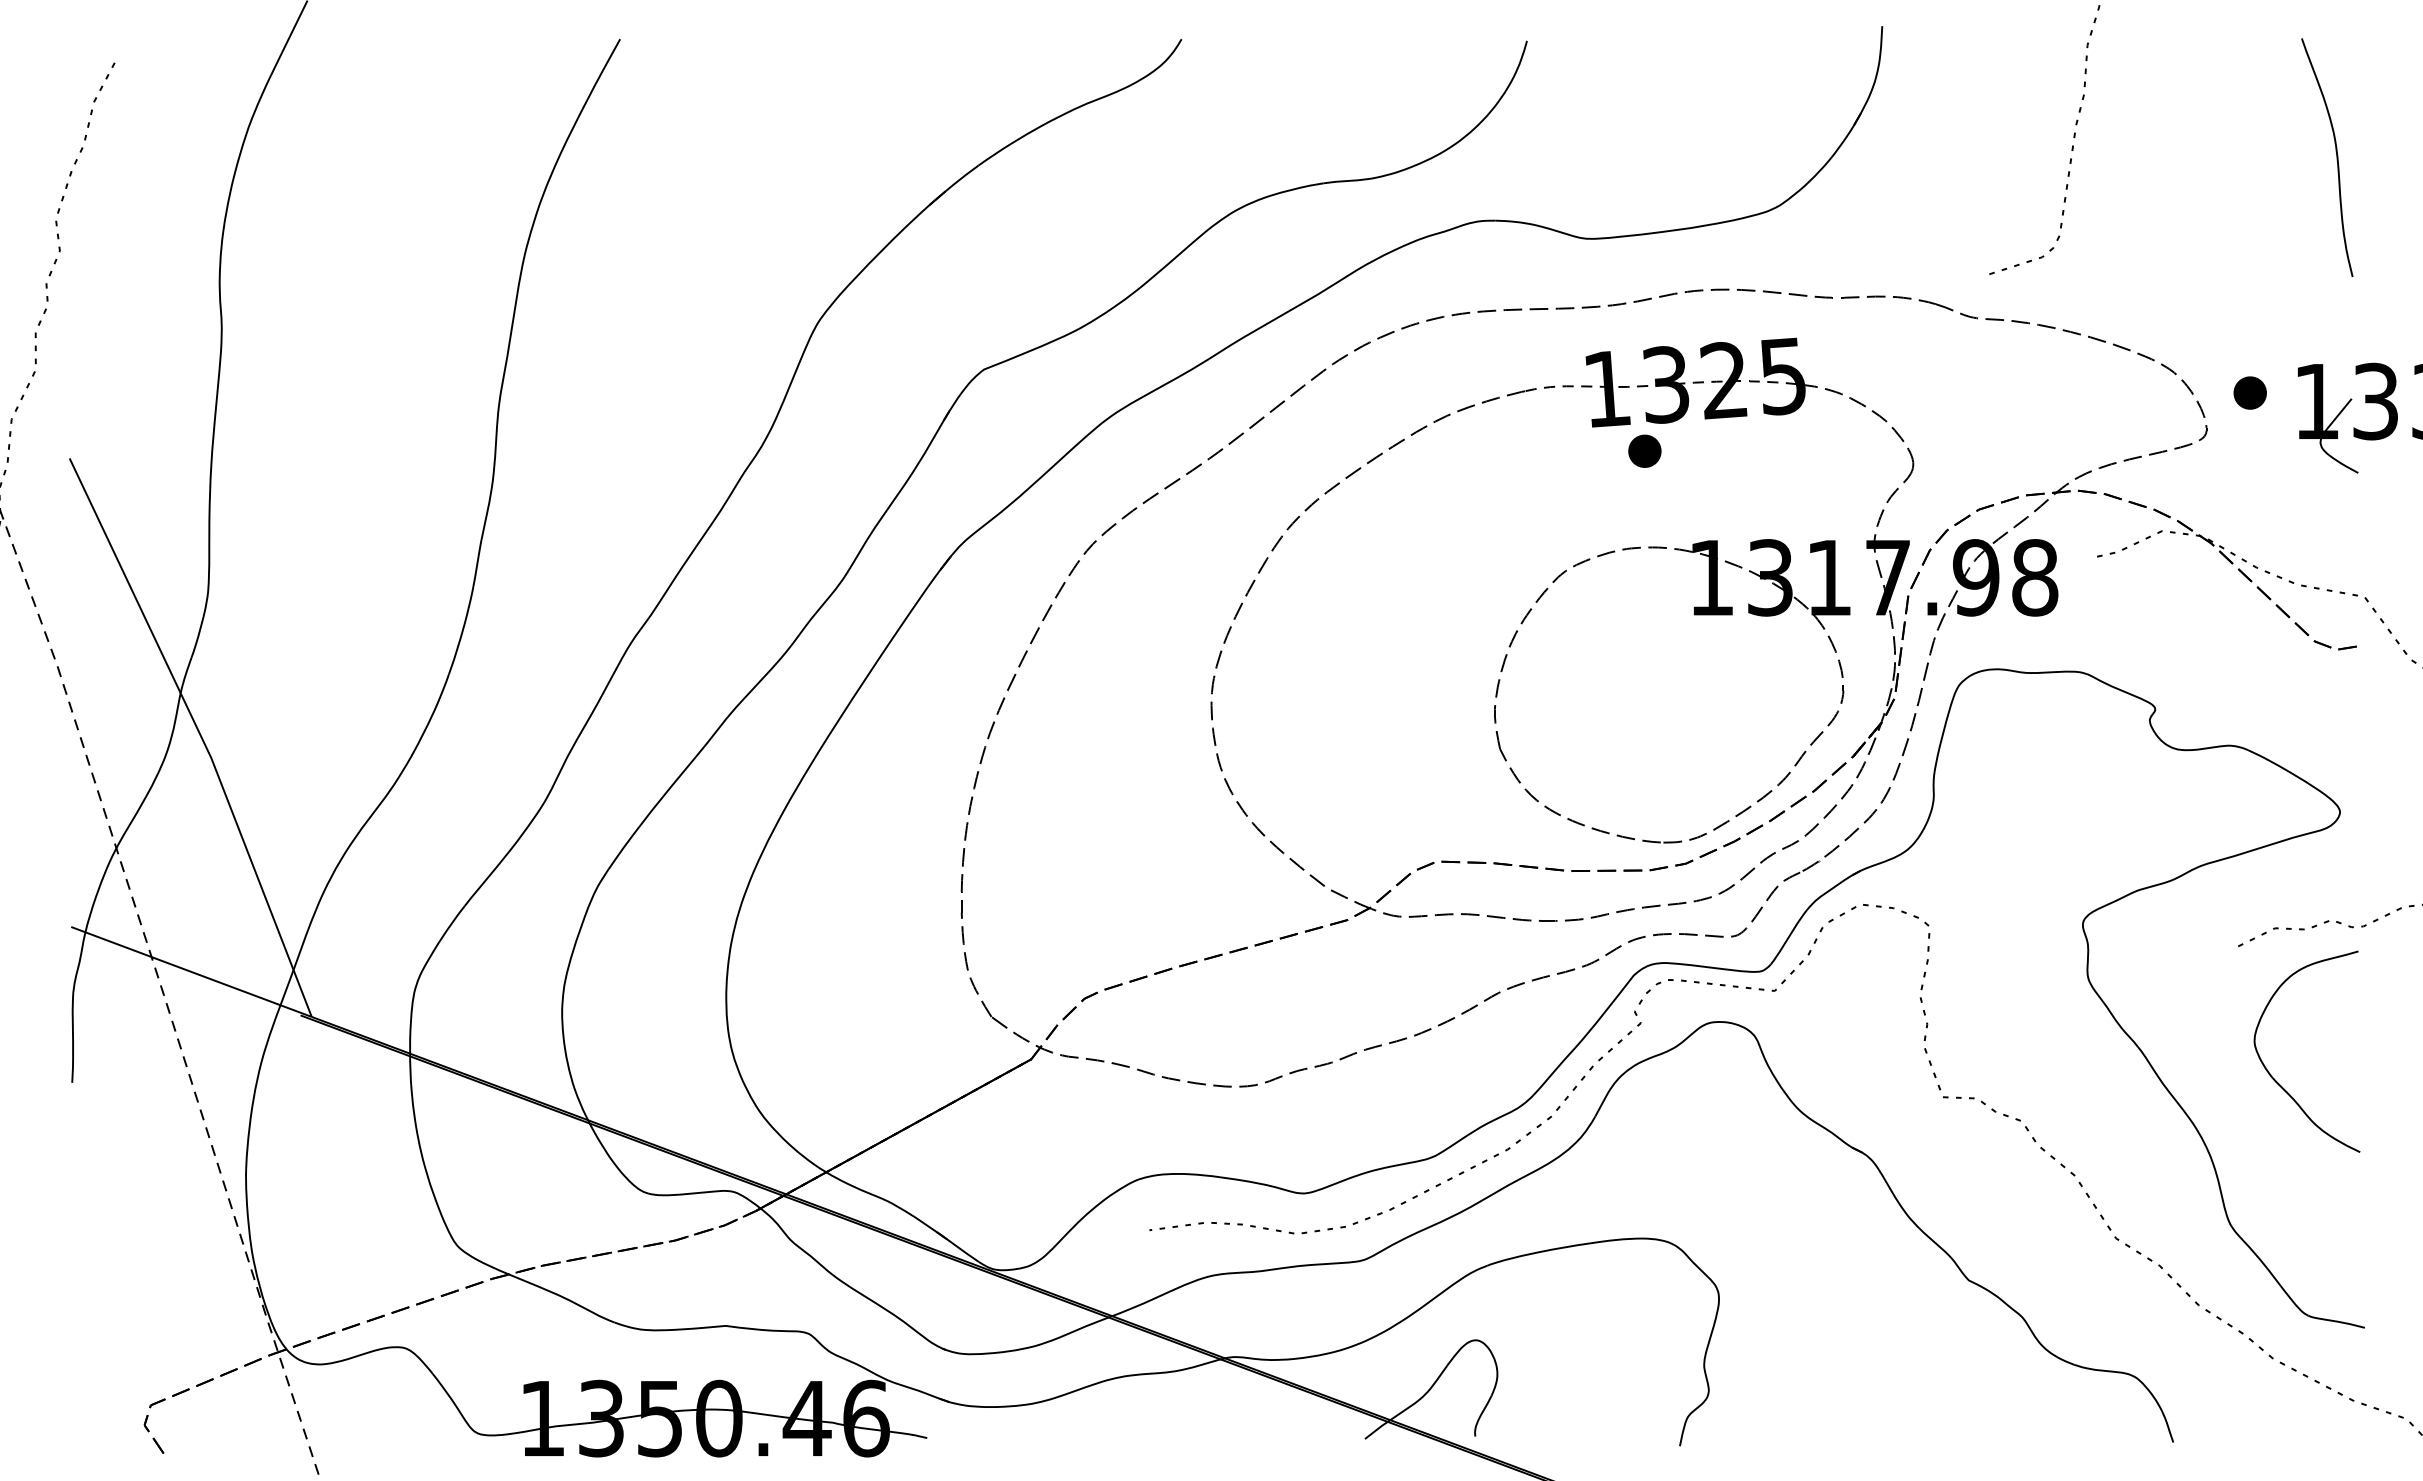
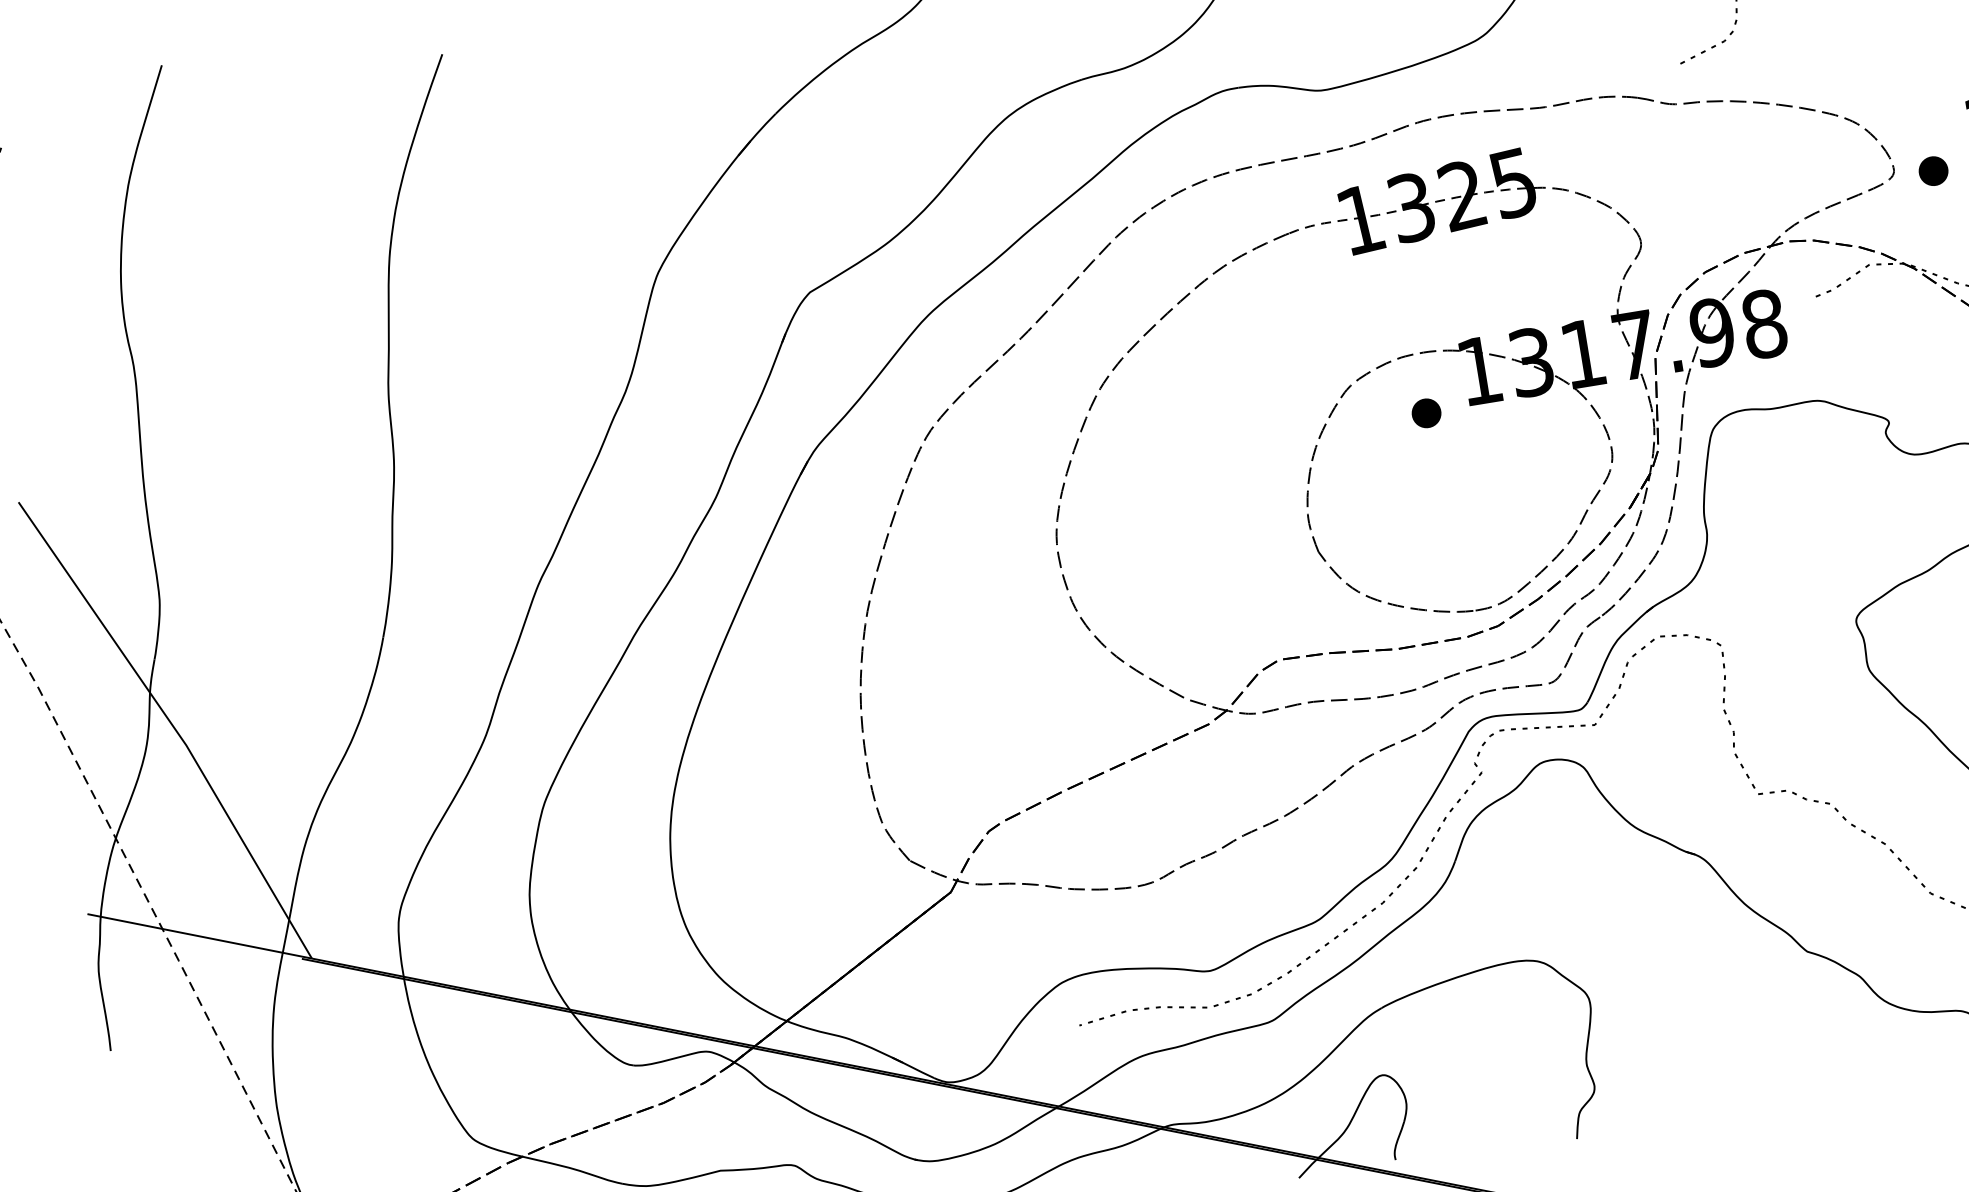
part: (2249, 392) -> (1932, 170), moved
part: (1644, 450) -> (1426, 412), moved

